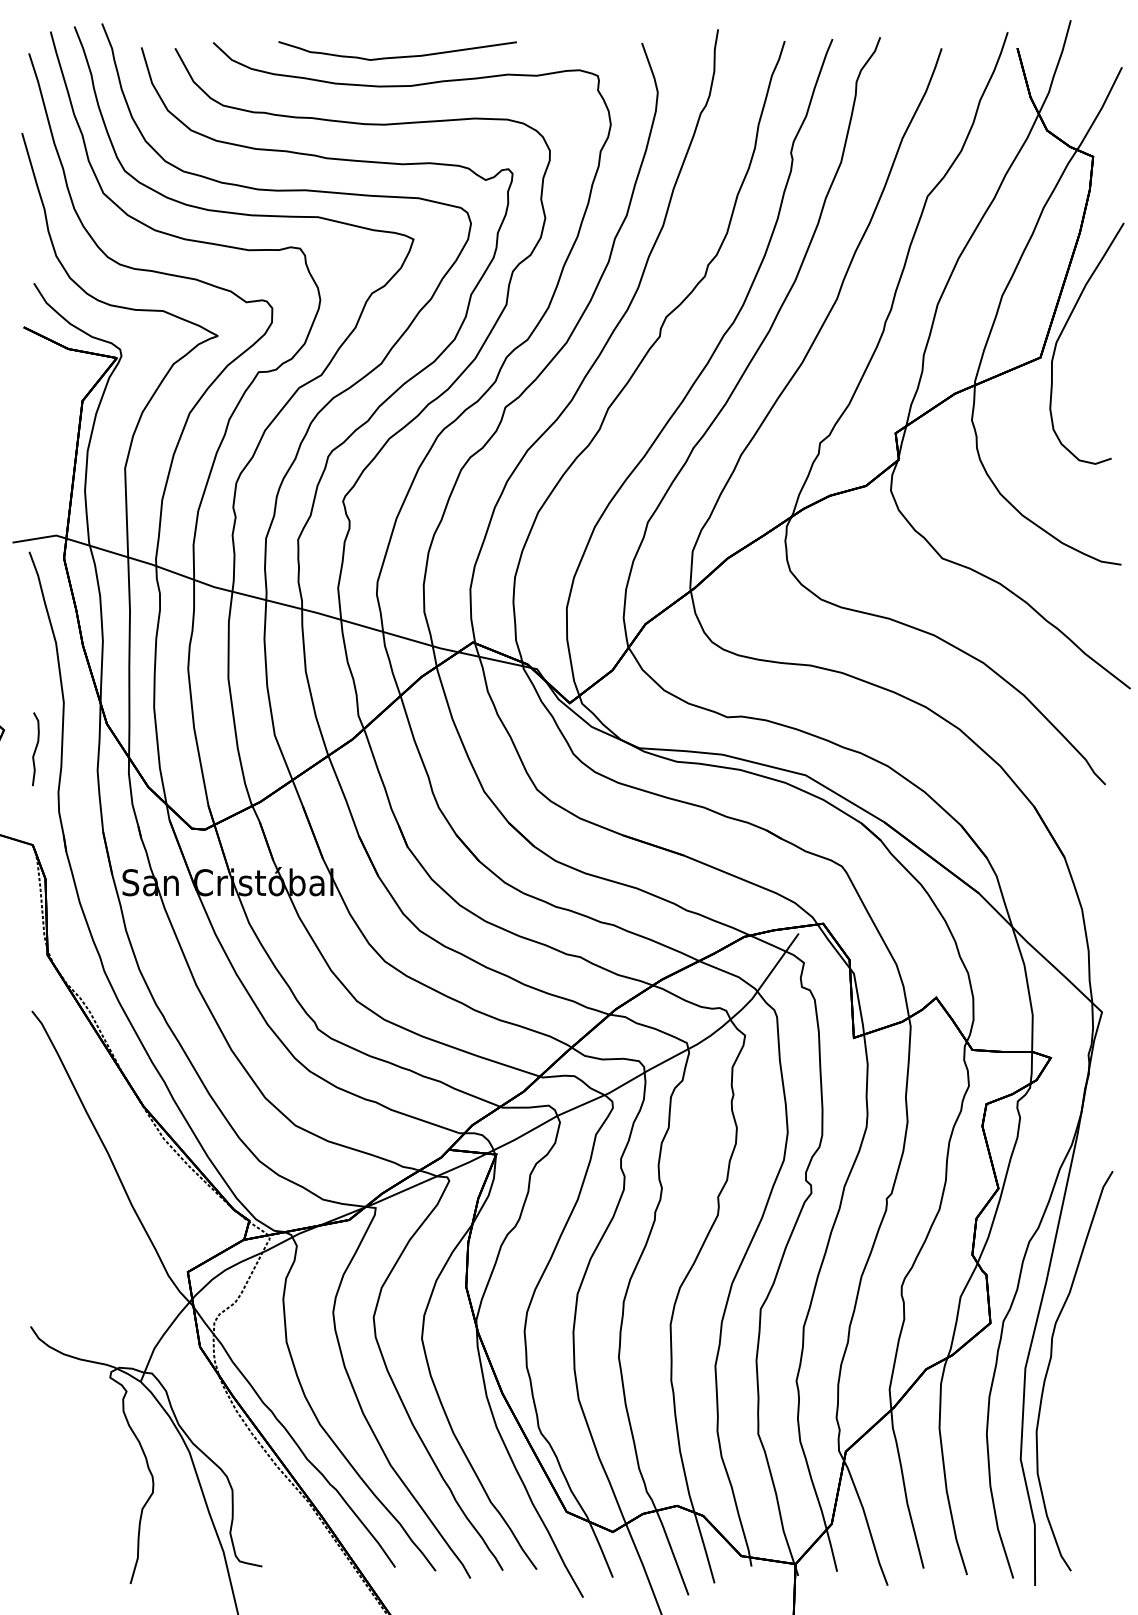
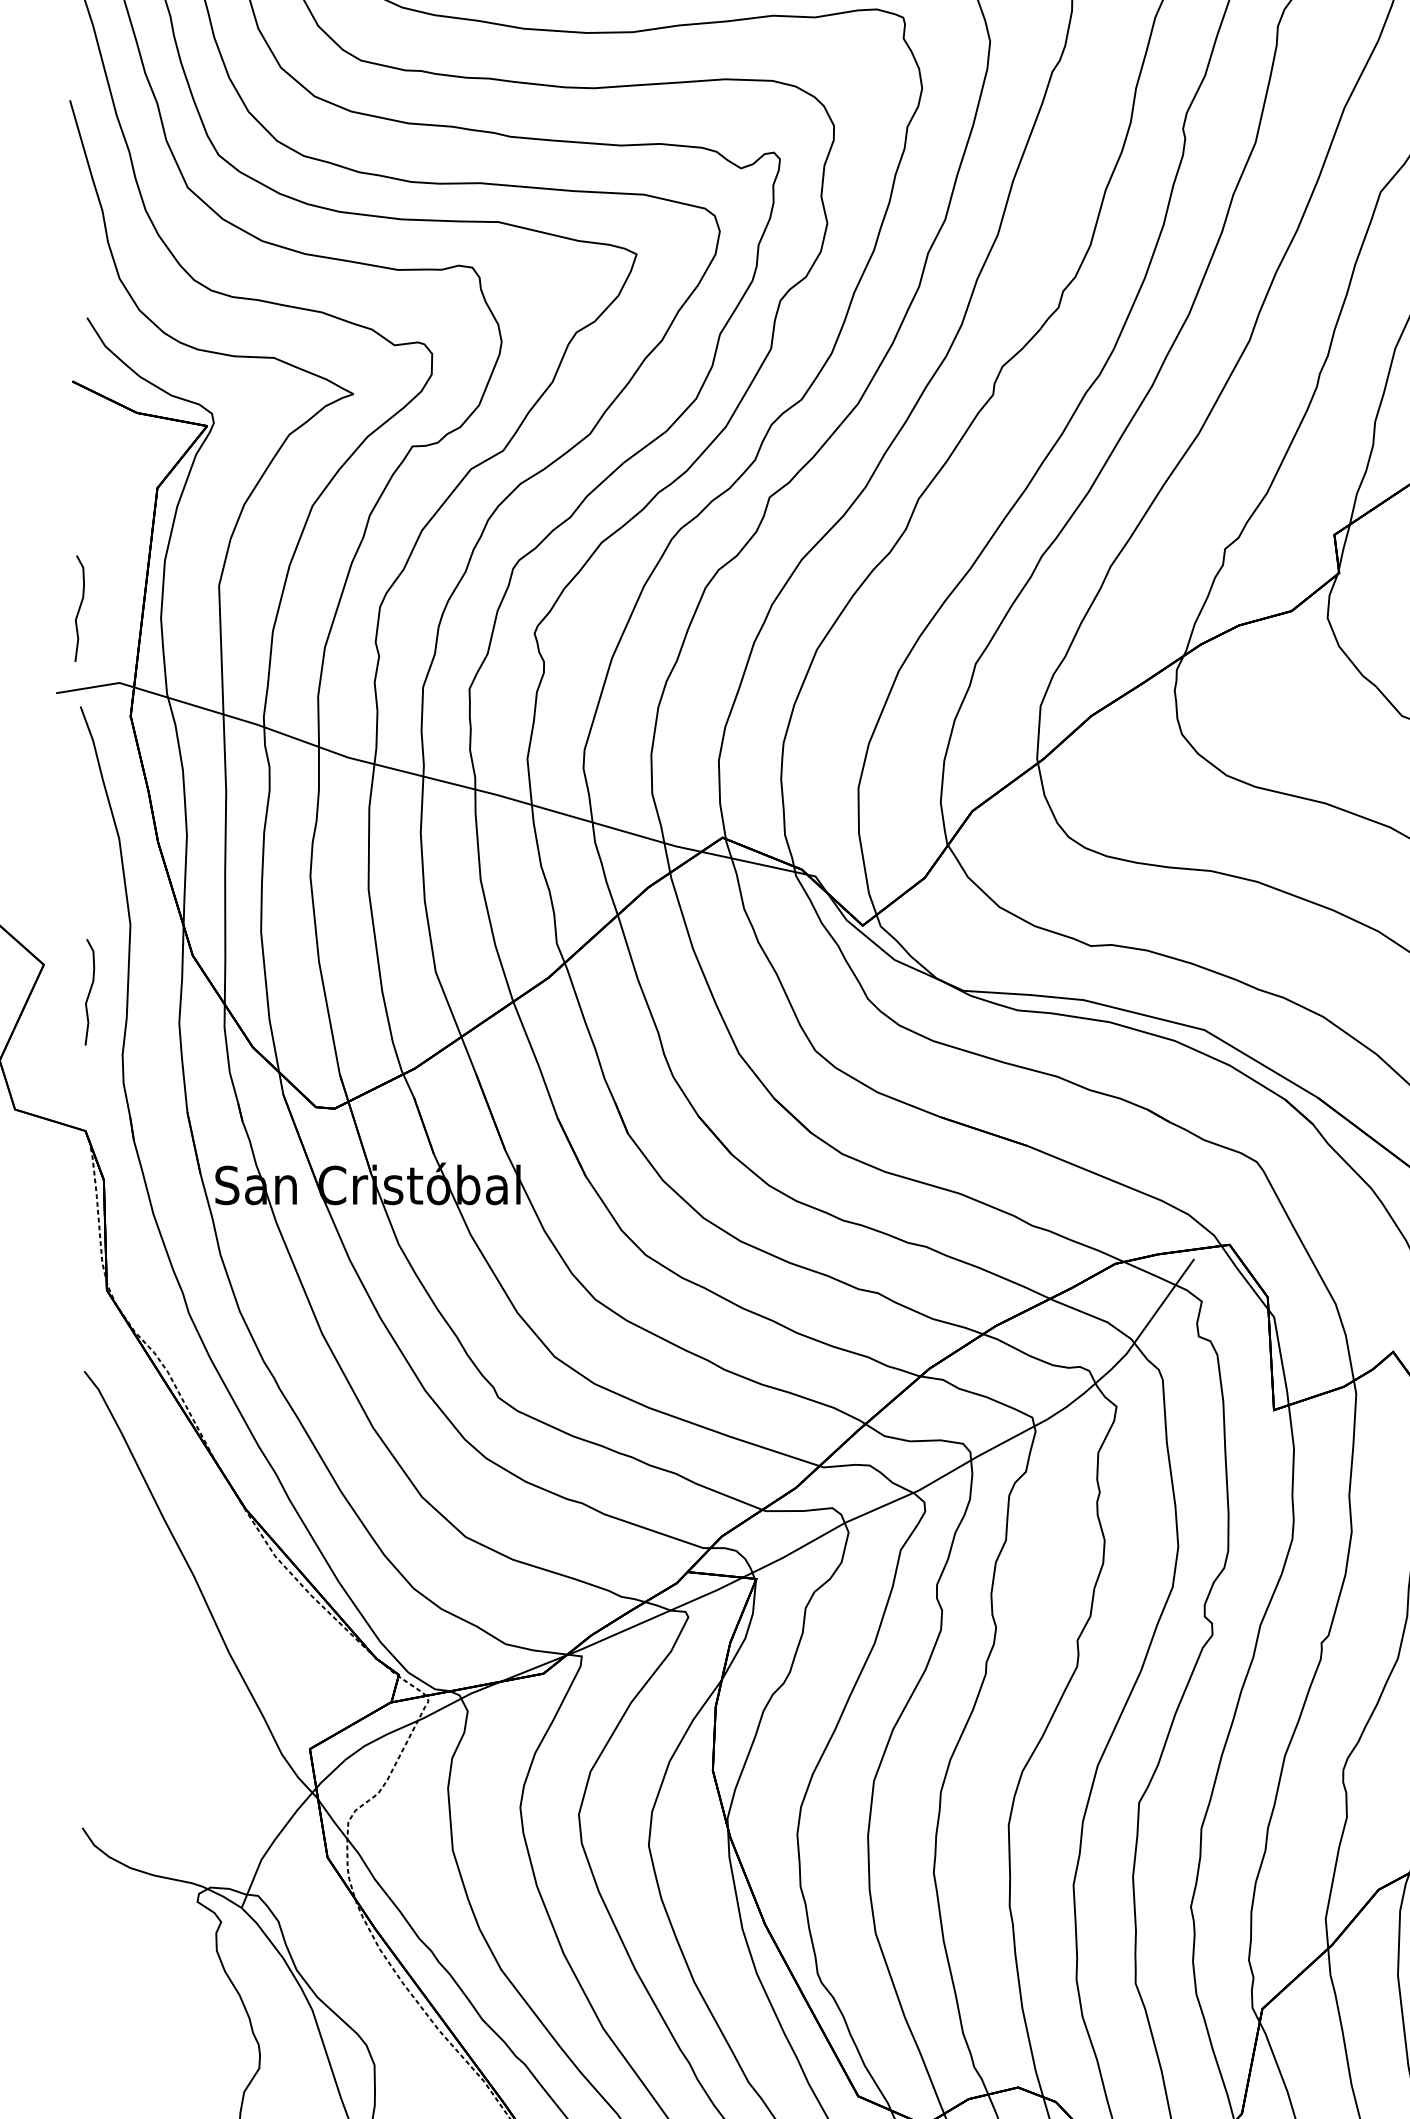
curve: (28, 484) -> (79, 609), added

